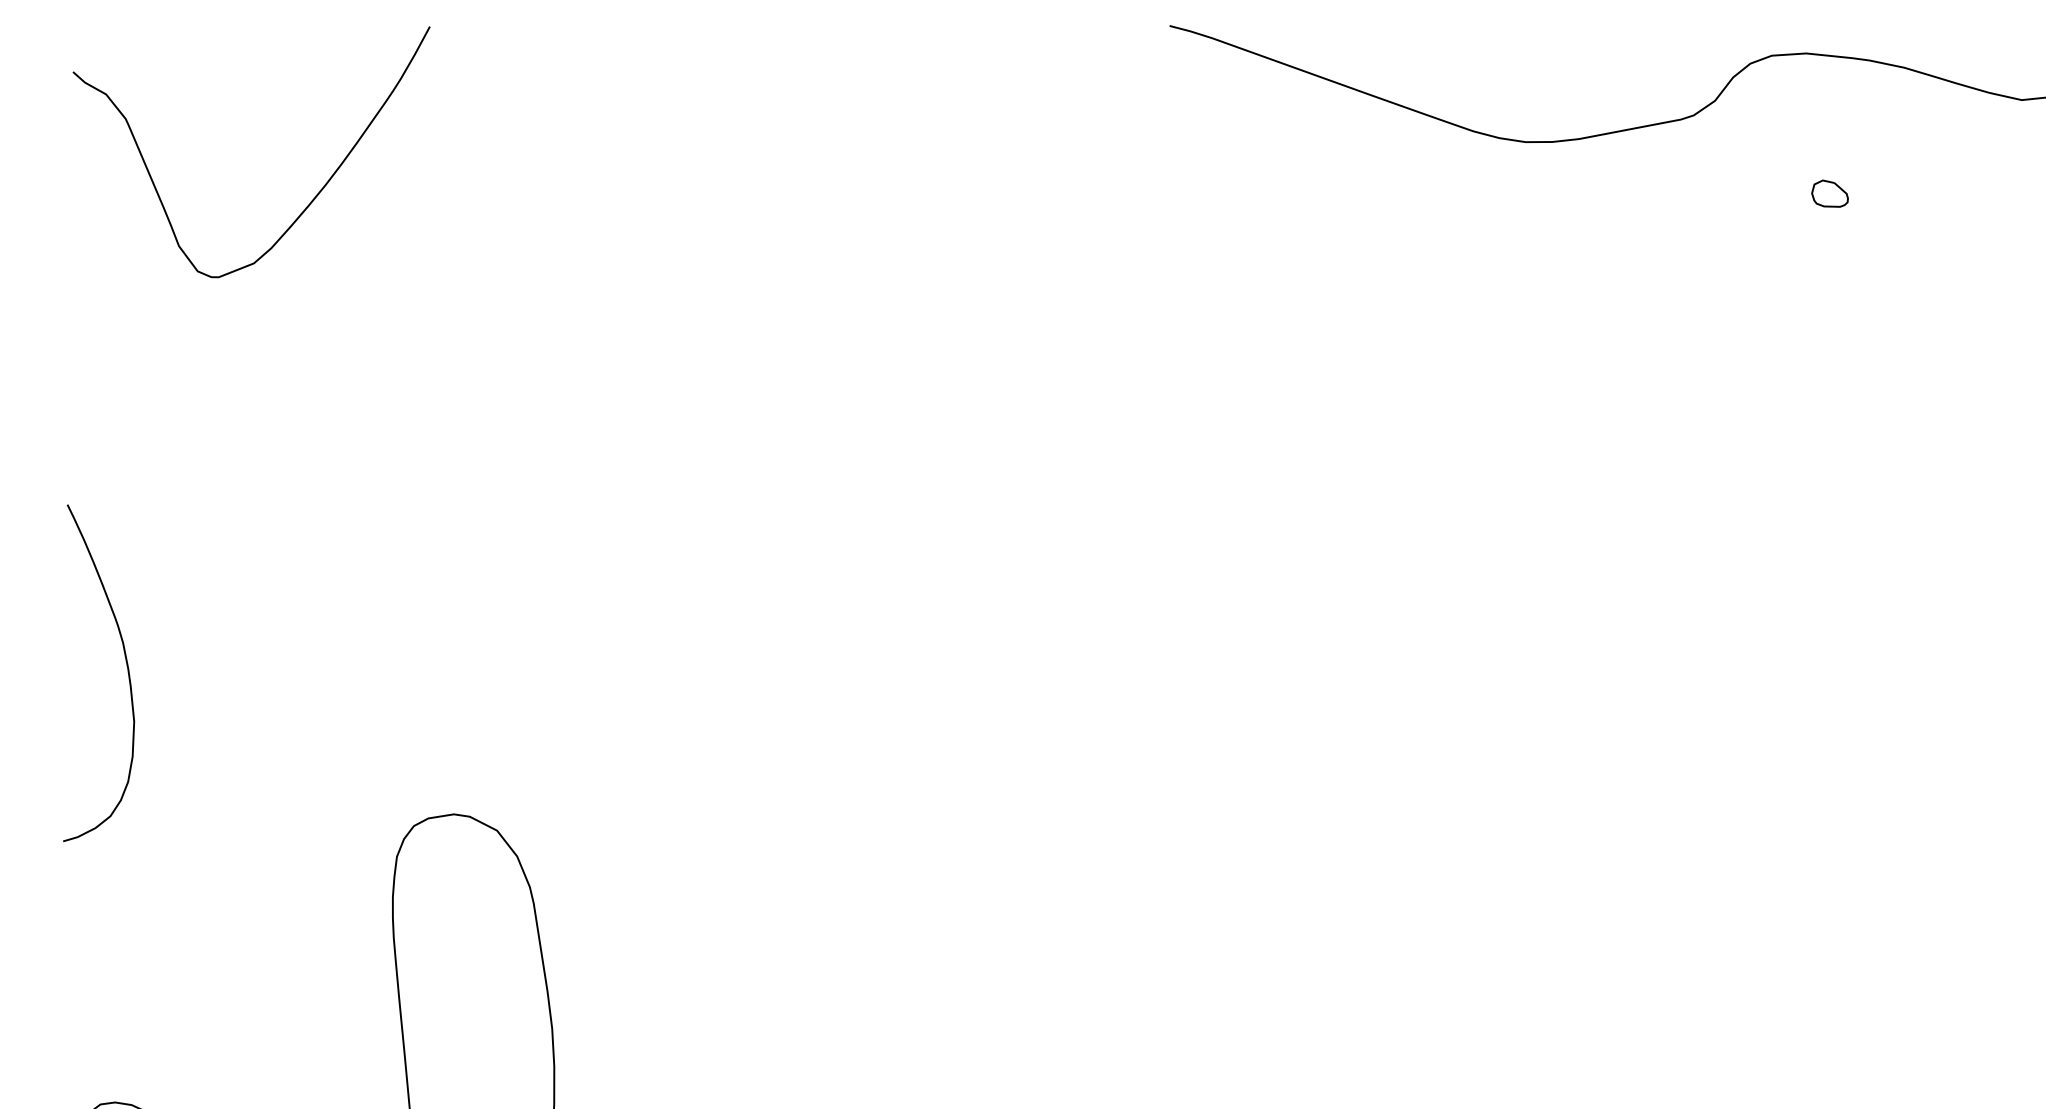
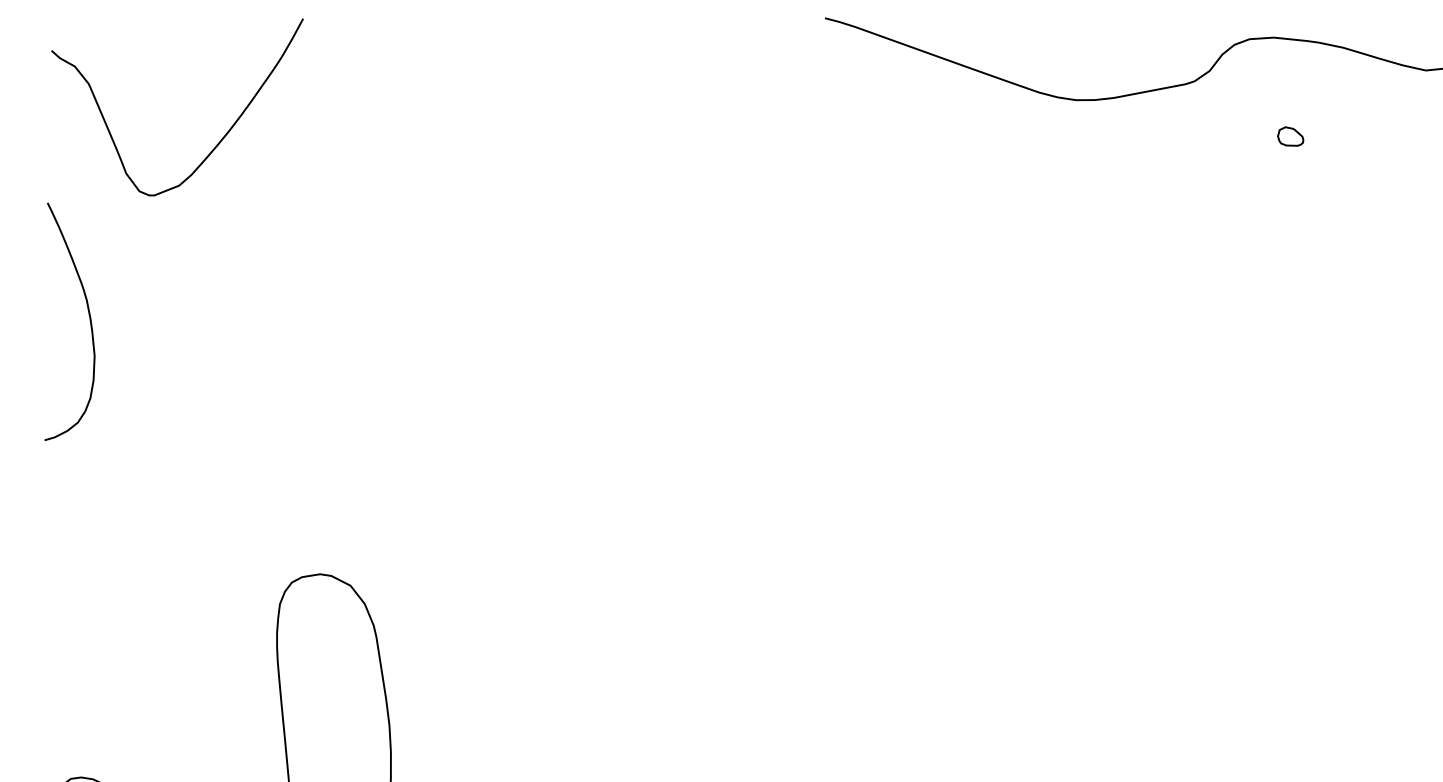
curve: (125, 664) -> (88, 315), moved

